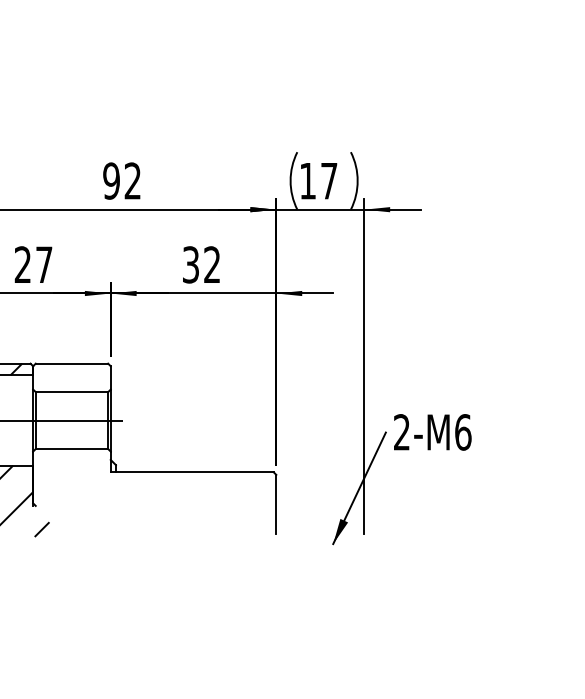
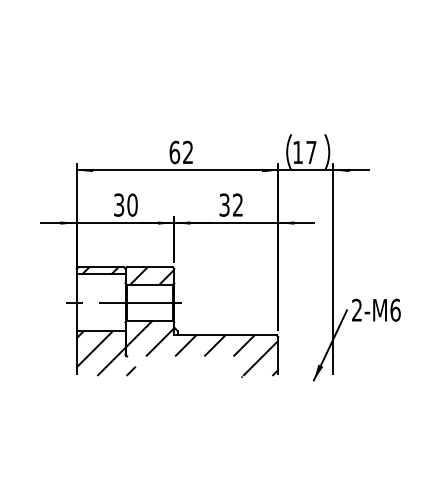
text: (111, 181) -> (174, 152), 92 -> 62
text: (33, 263) -> (125, 204), 27 -> 30
hatch: (74, 377) -> (151, 275), added
hatch: (154, 493) -> (201, 348), added

